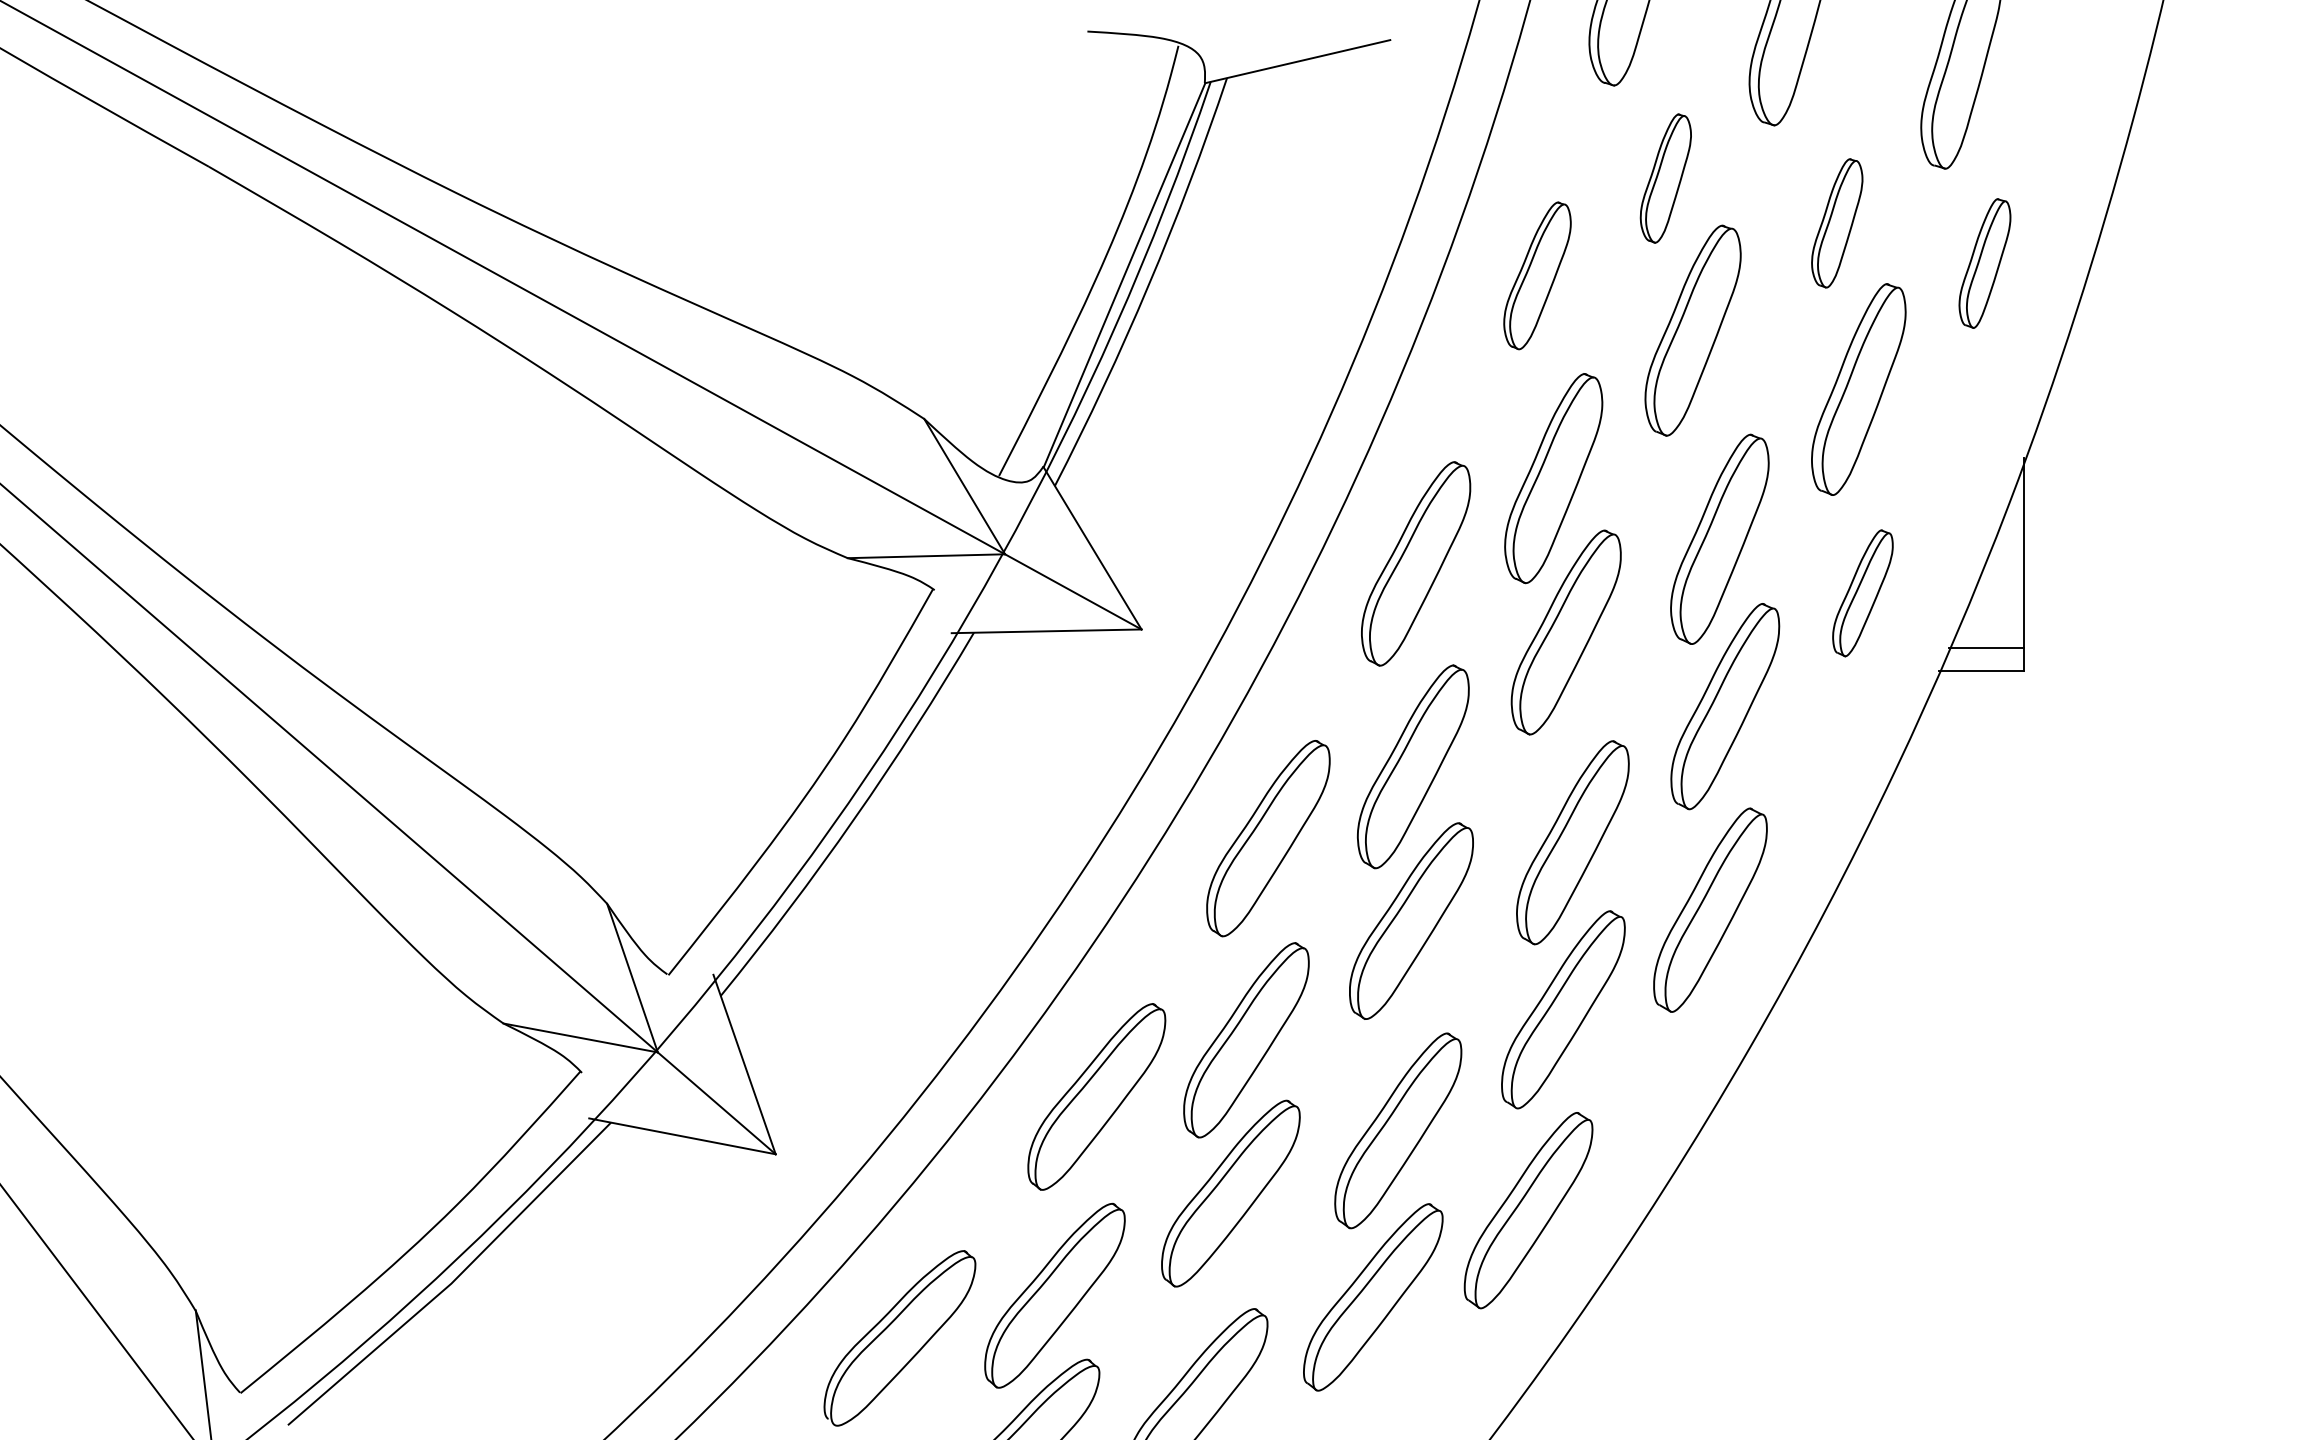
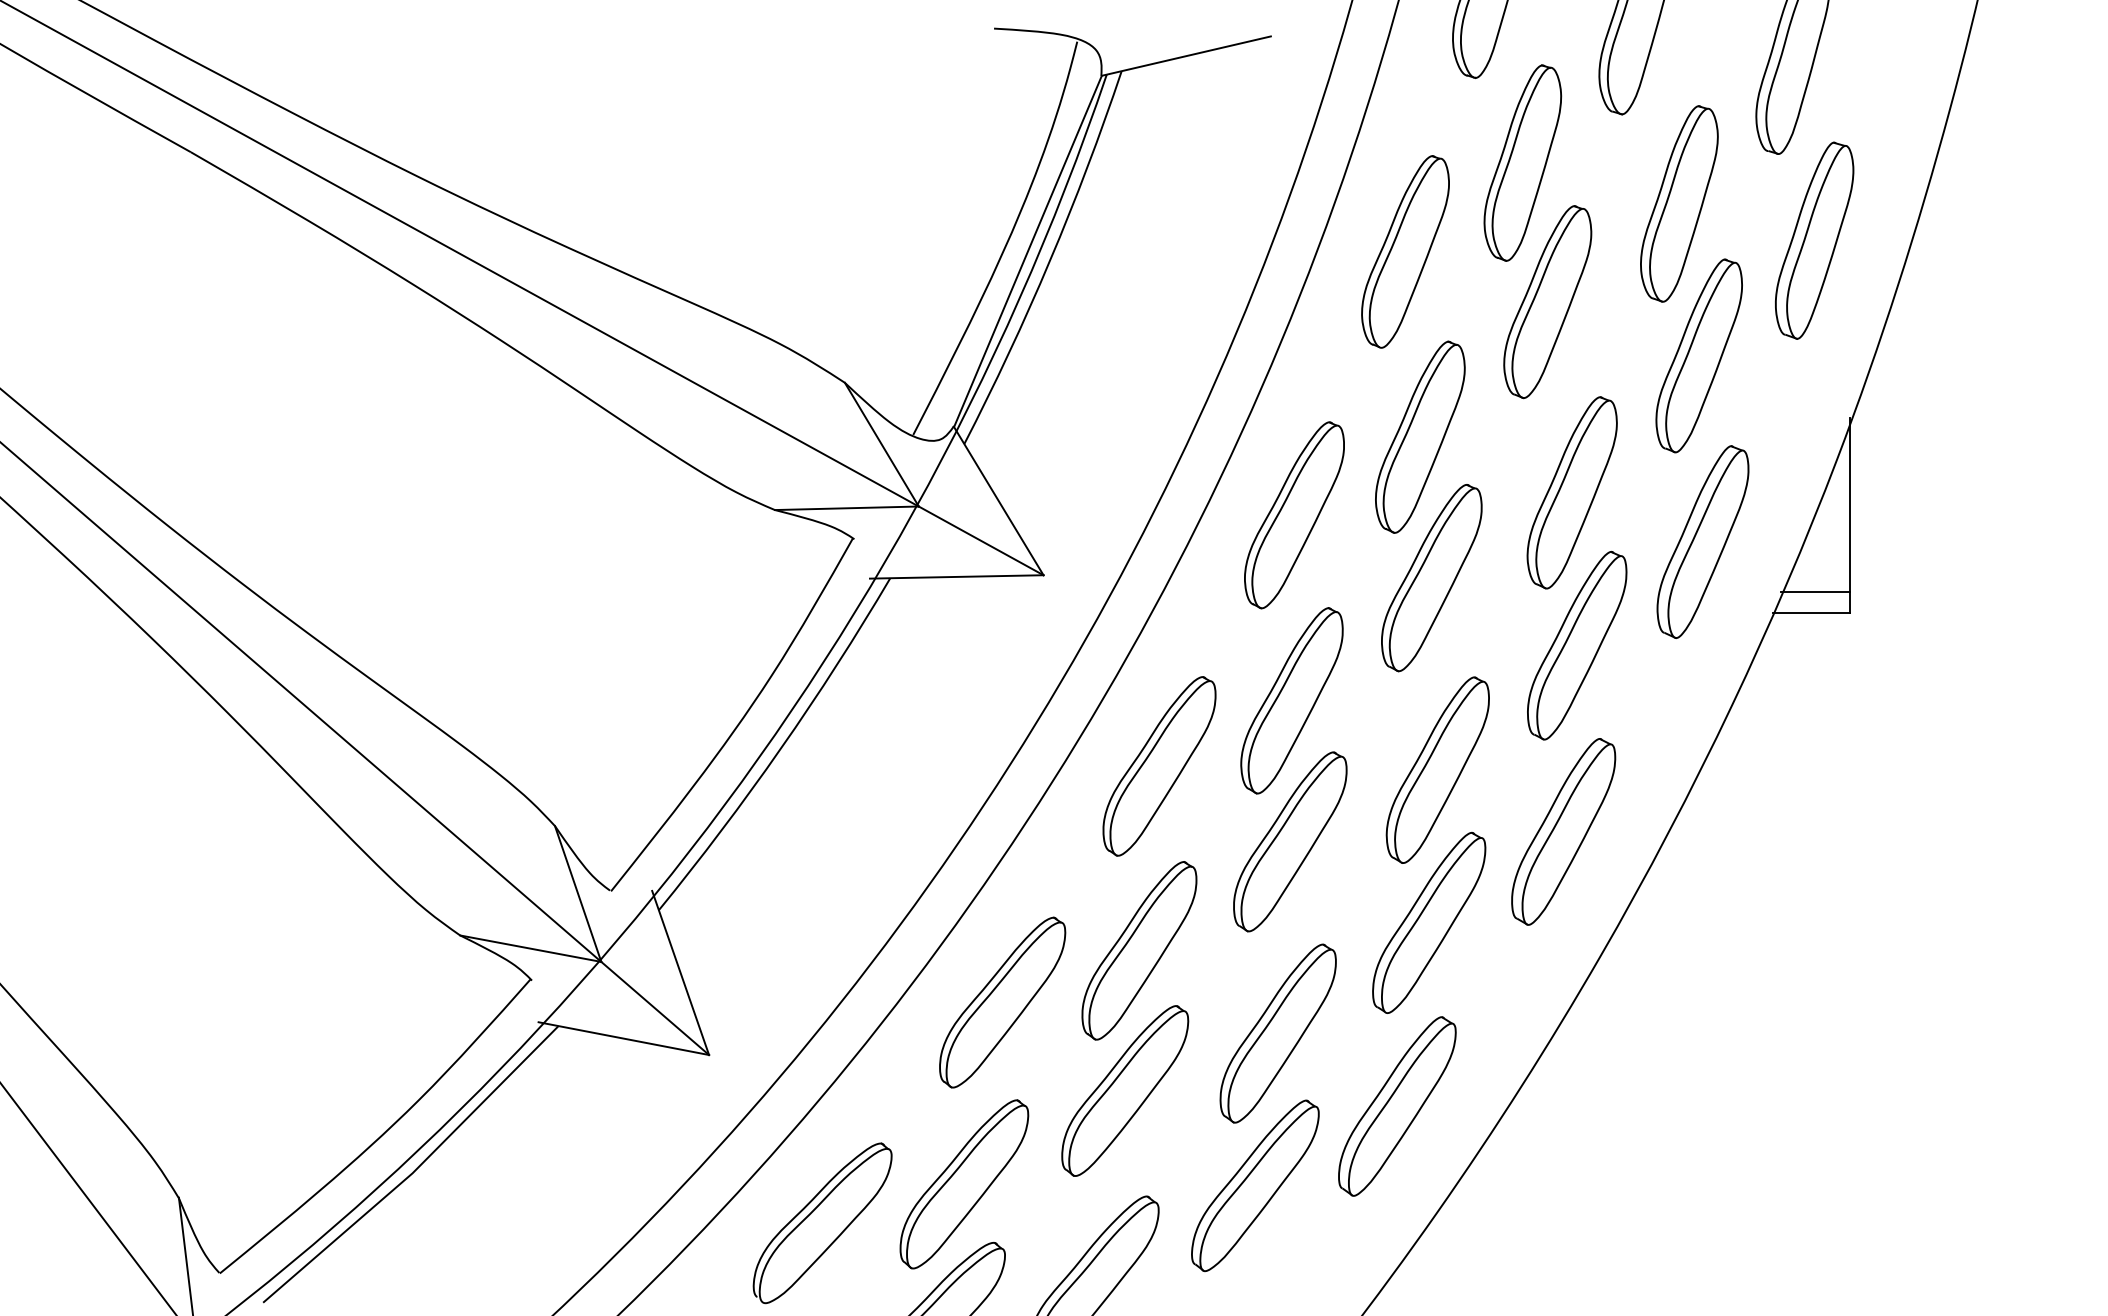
part: (1665, 178) -> (1522, 162), size x1.67
part: (1837, 223) -> (1679, 204), size x1.67
part: (1984, 263) -> (1814, 240), size x1.67
part: (1537, 275) -> (1405, 251), size x1.43
part: (1862, 593) -> (1702, 542), size x1.67

